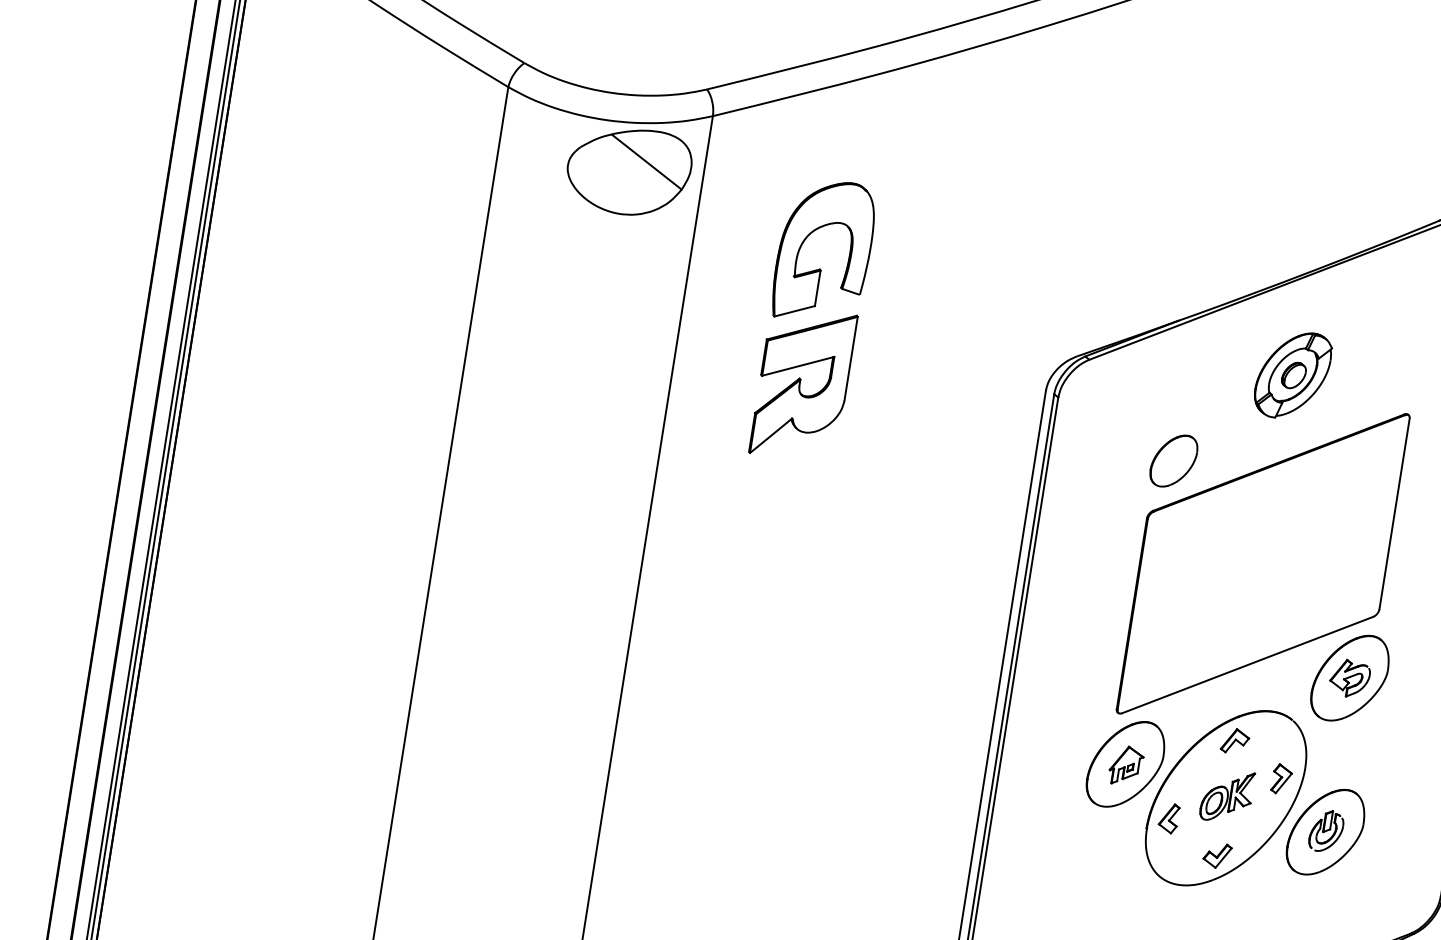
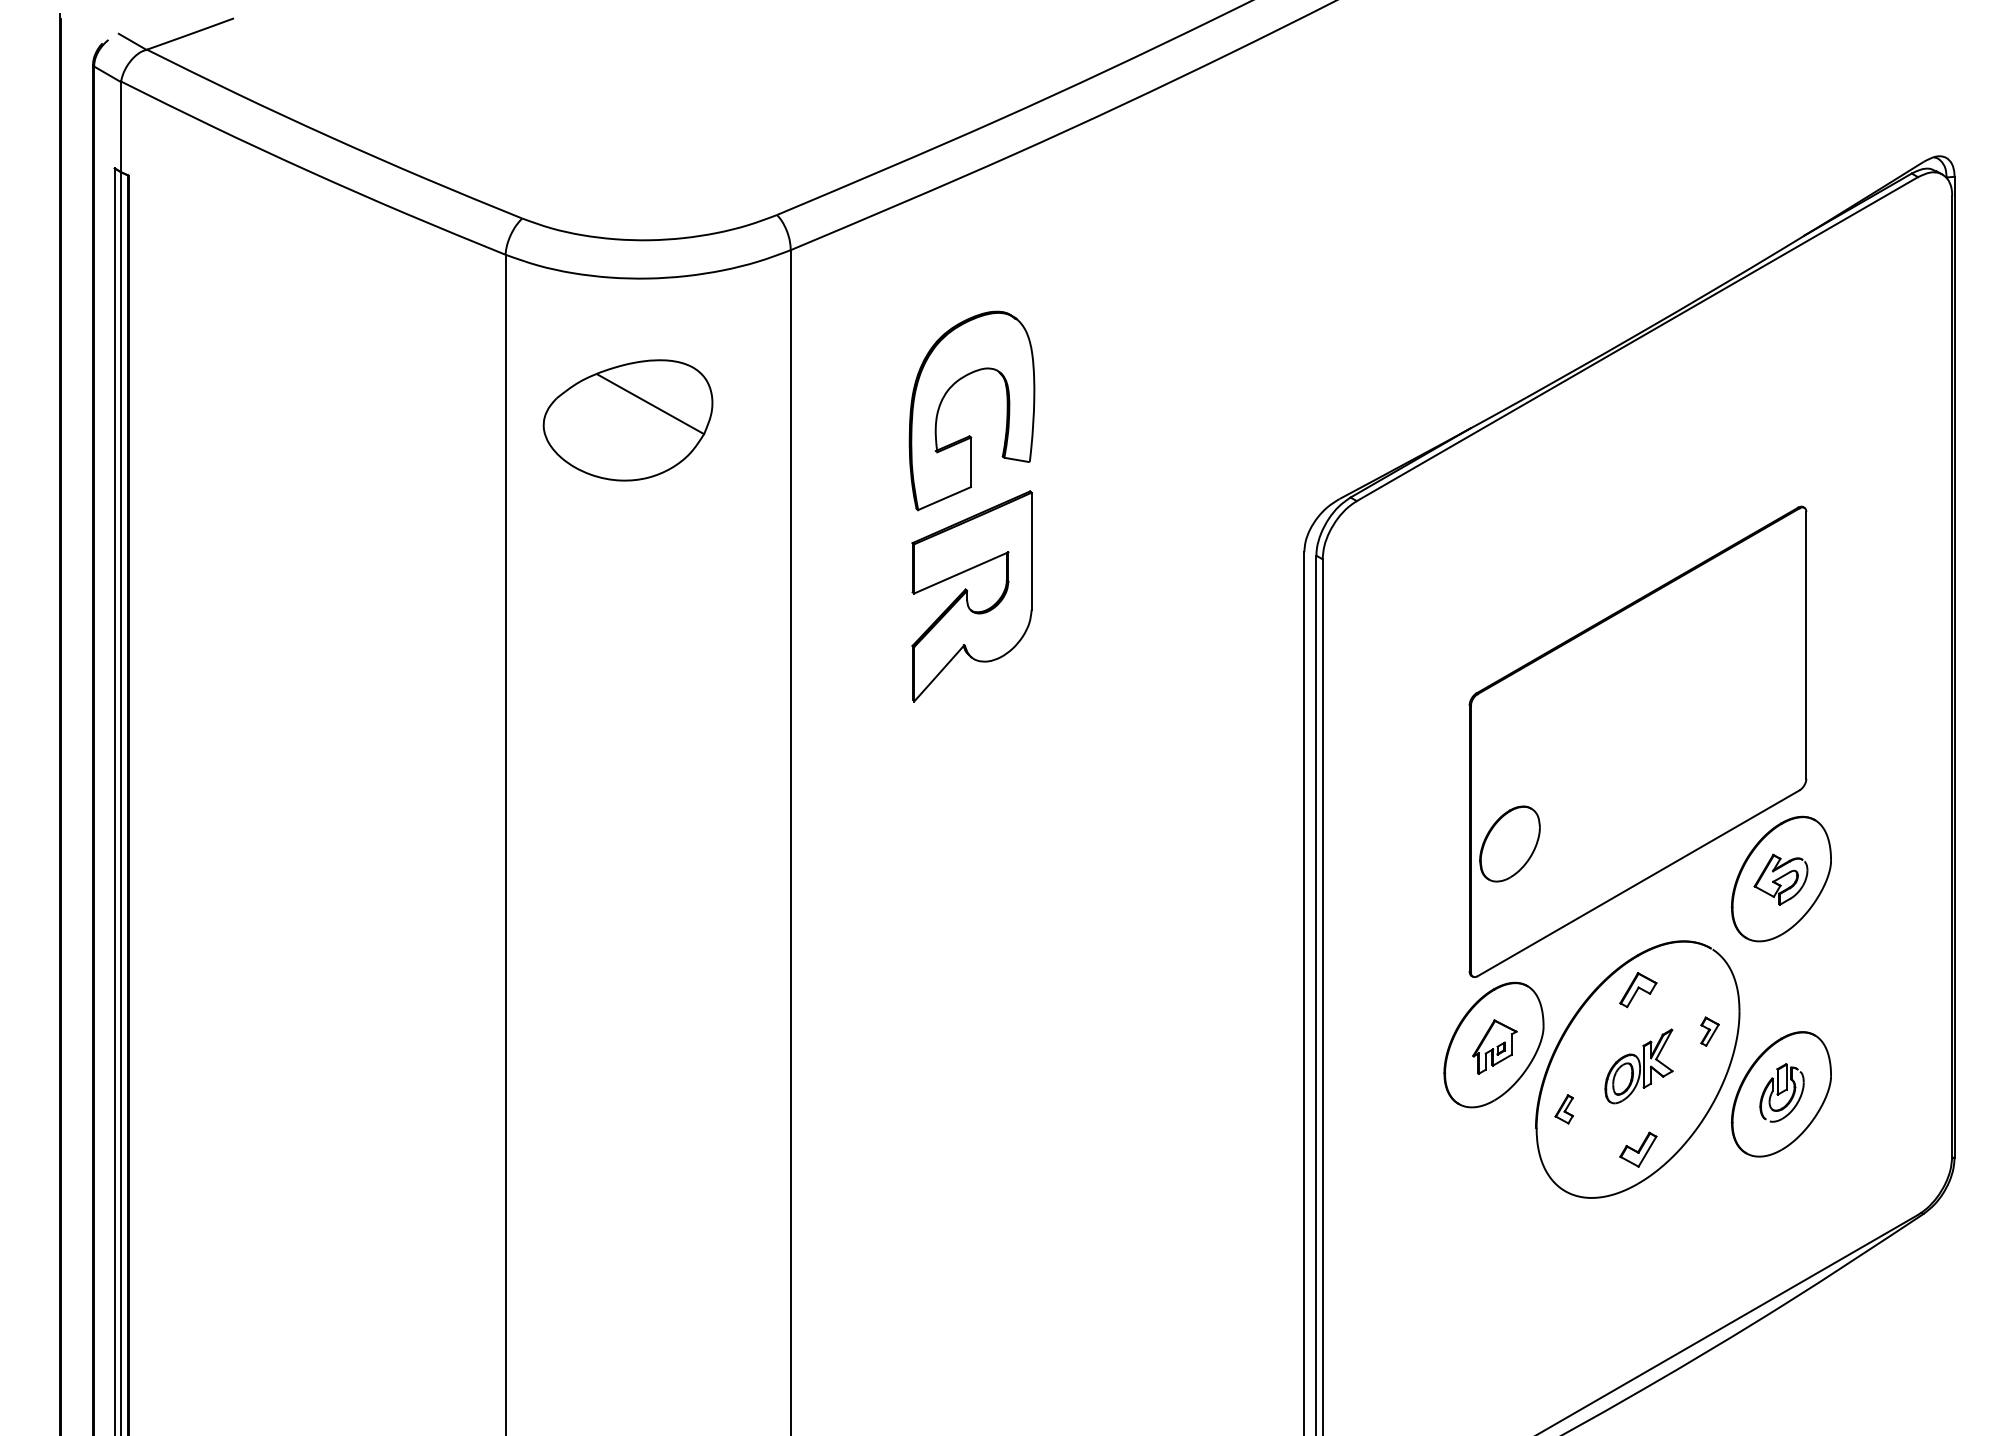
part: (628, 171) -> (627, 420), moved
part: (1292, 375) -> (1637, 478), removed
part: (1173, 460) -> (1509, 843), moved
part: (1281, 779) -> (1709, 1031), size x0.7
part: (1168, 818) -> (1563, 1109), size x0.7

